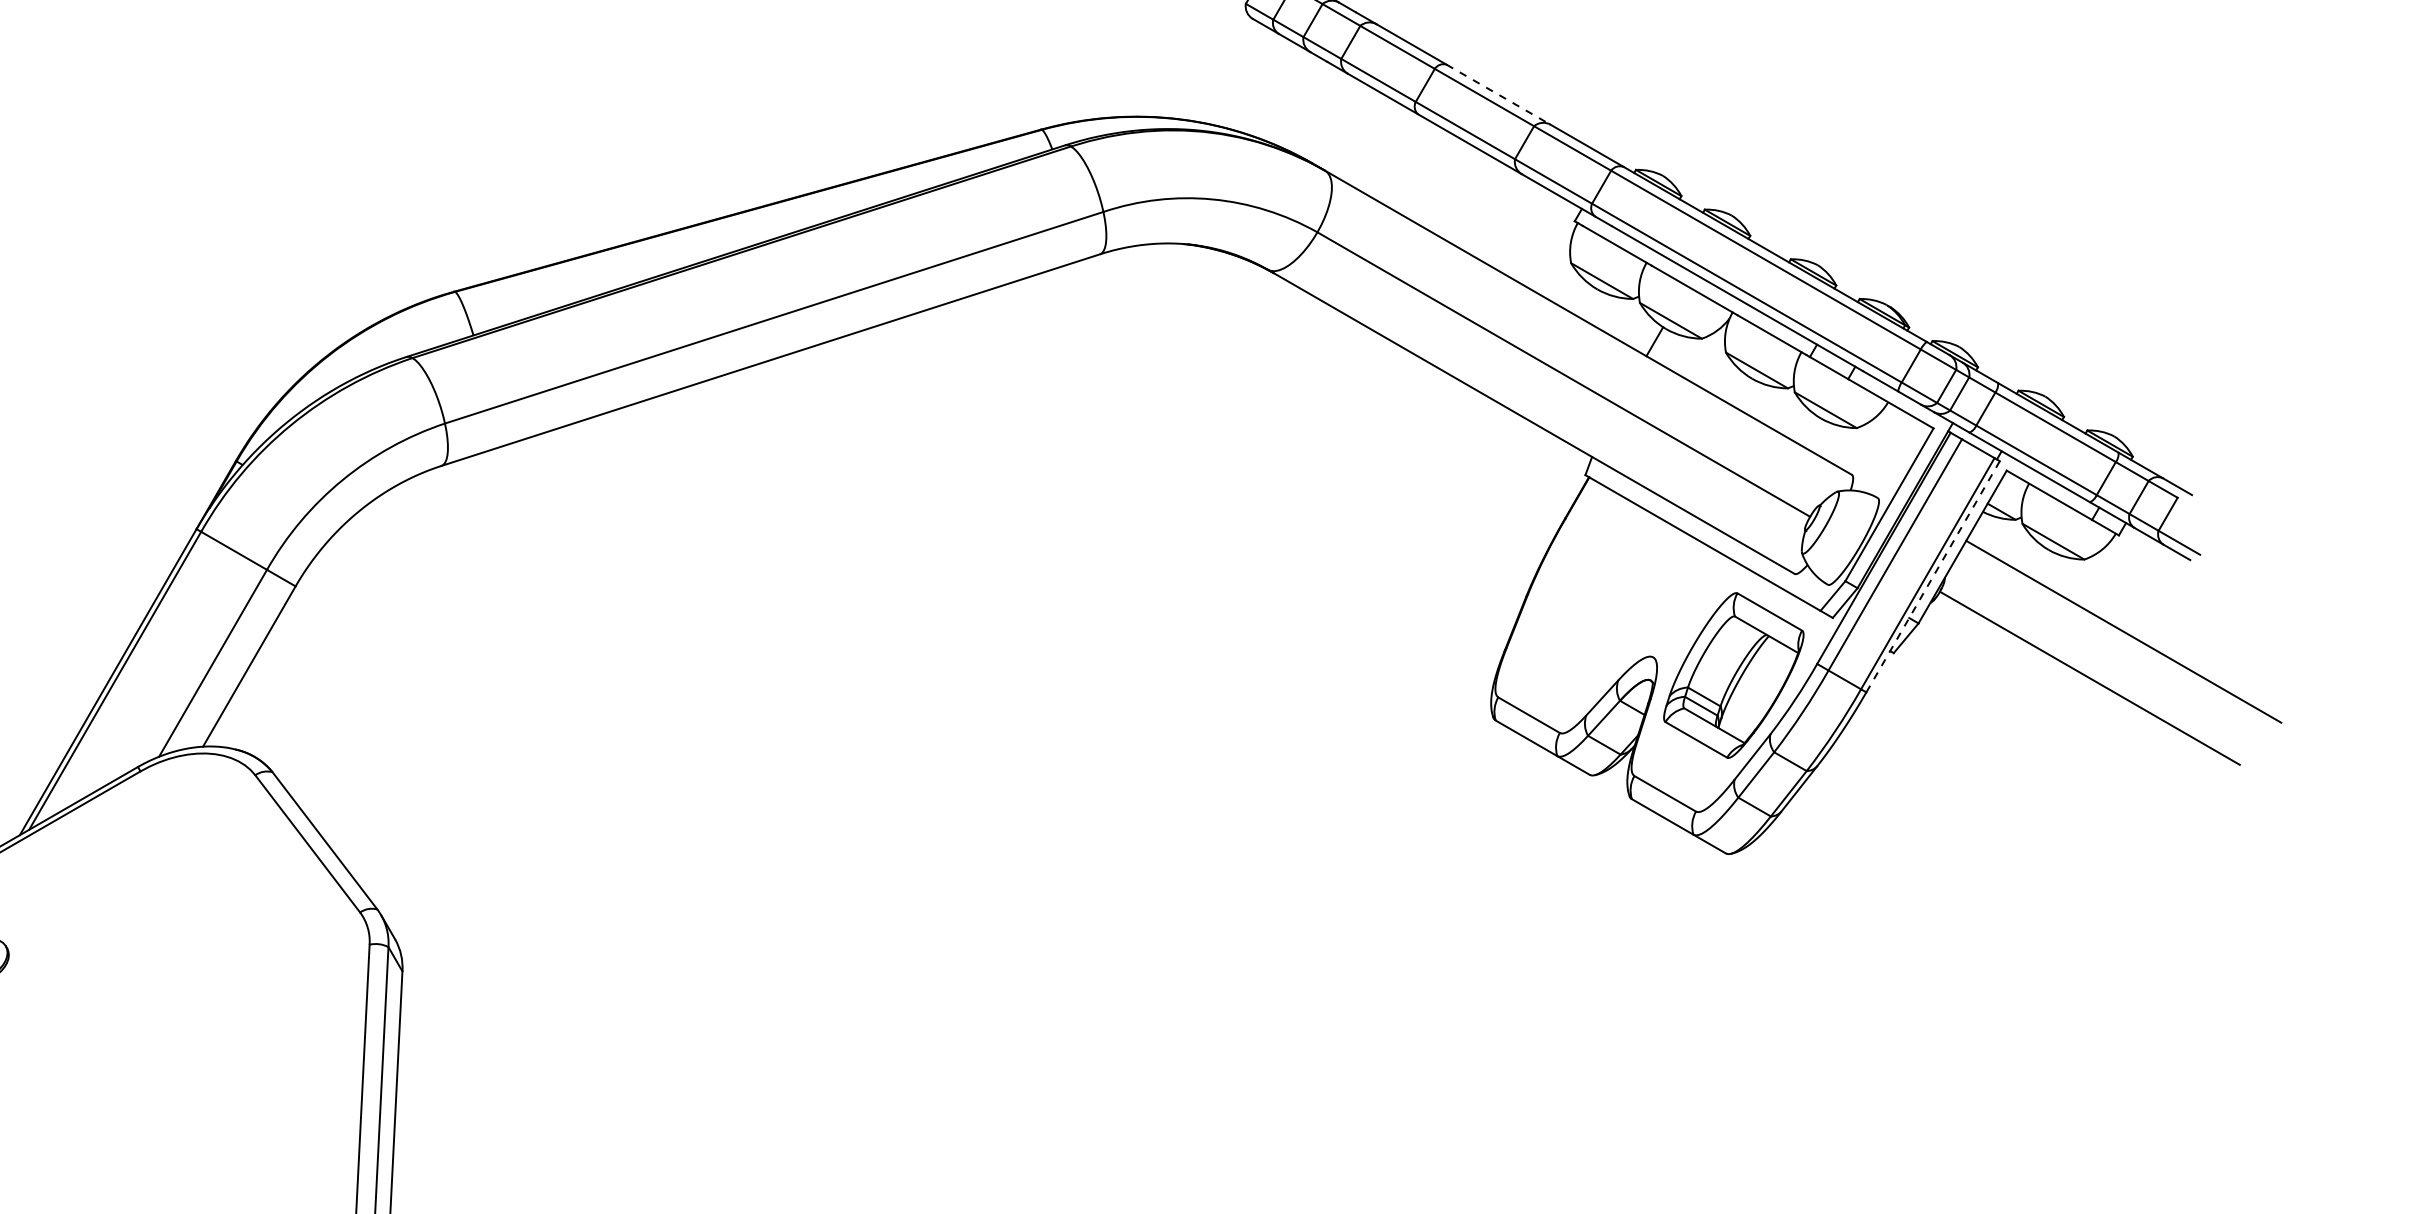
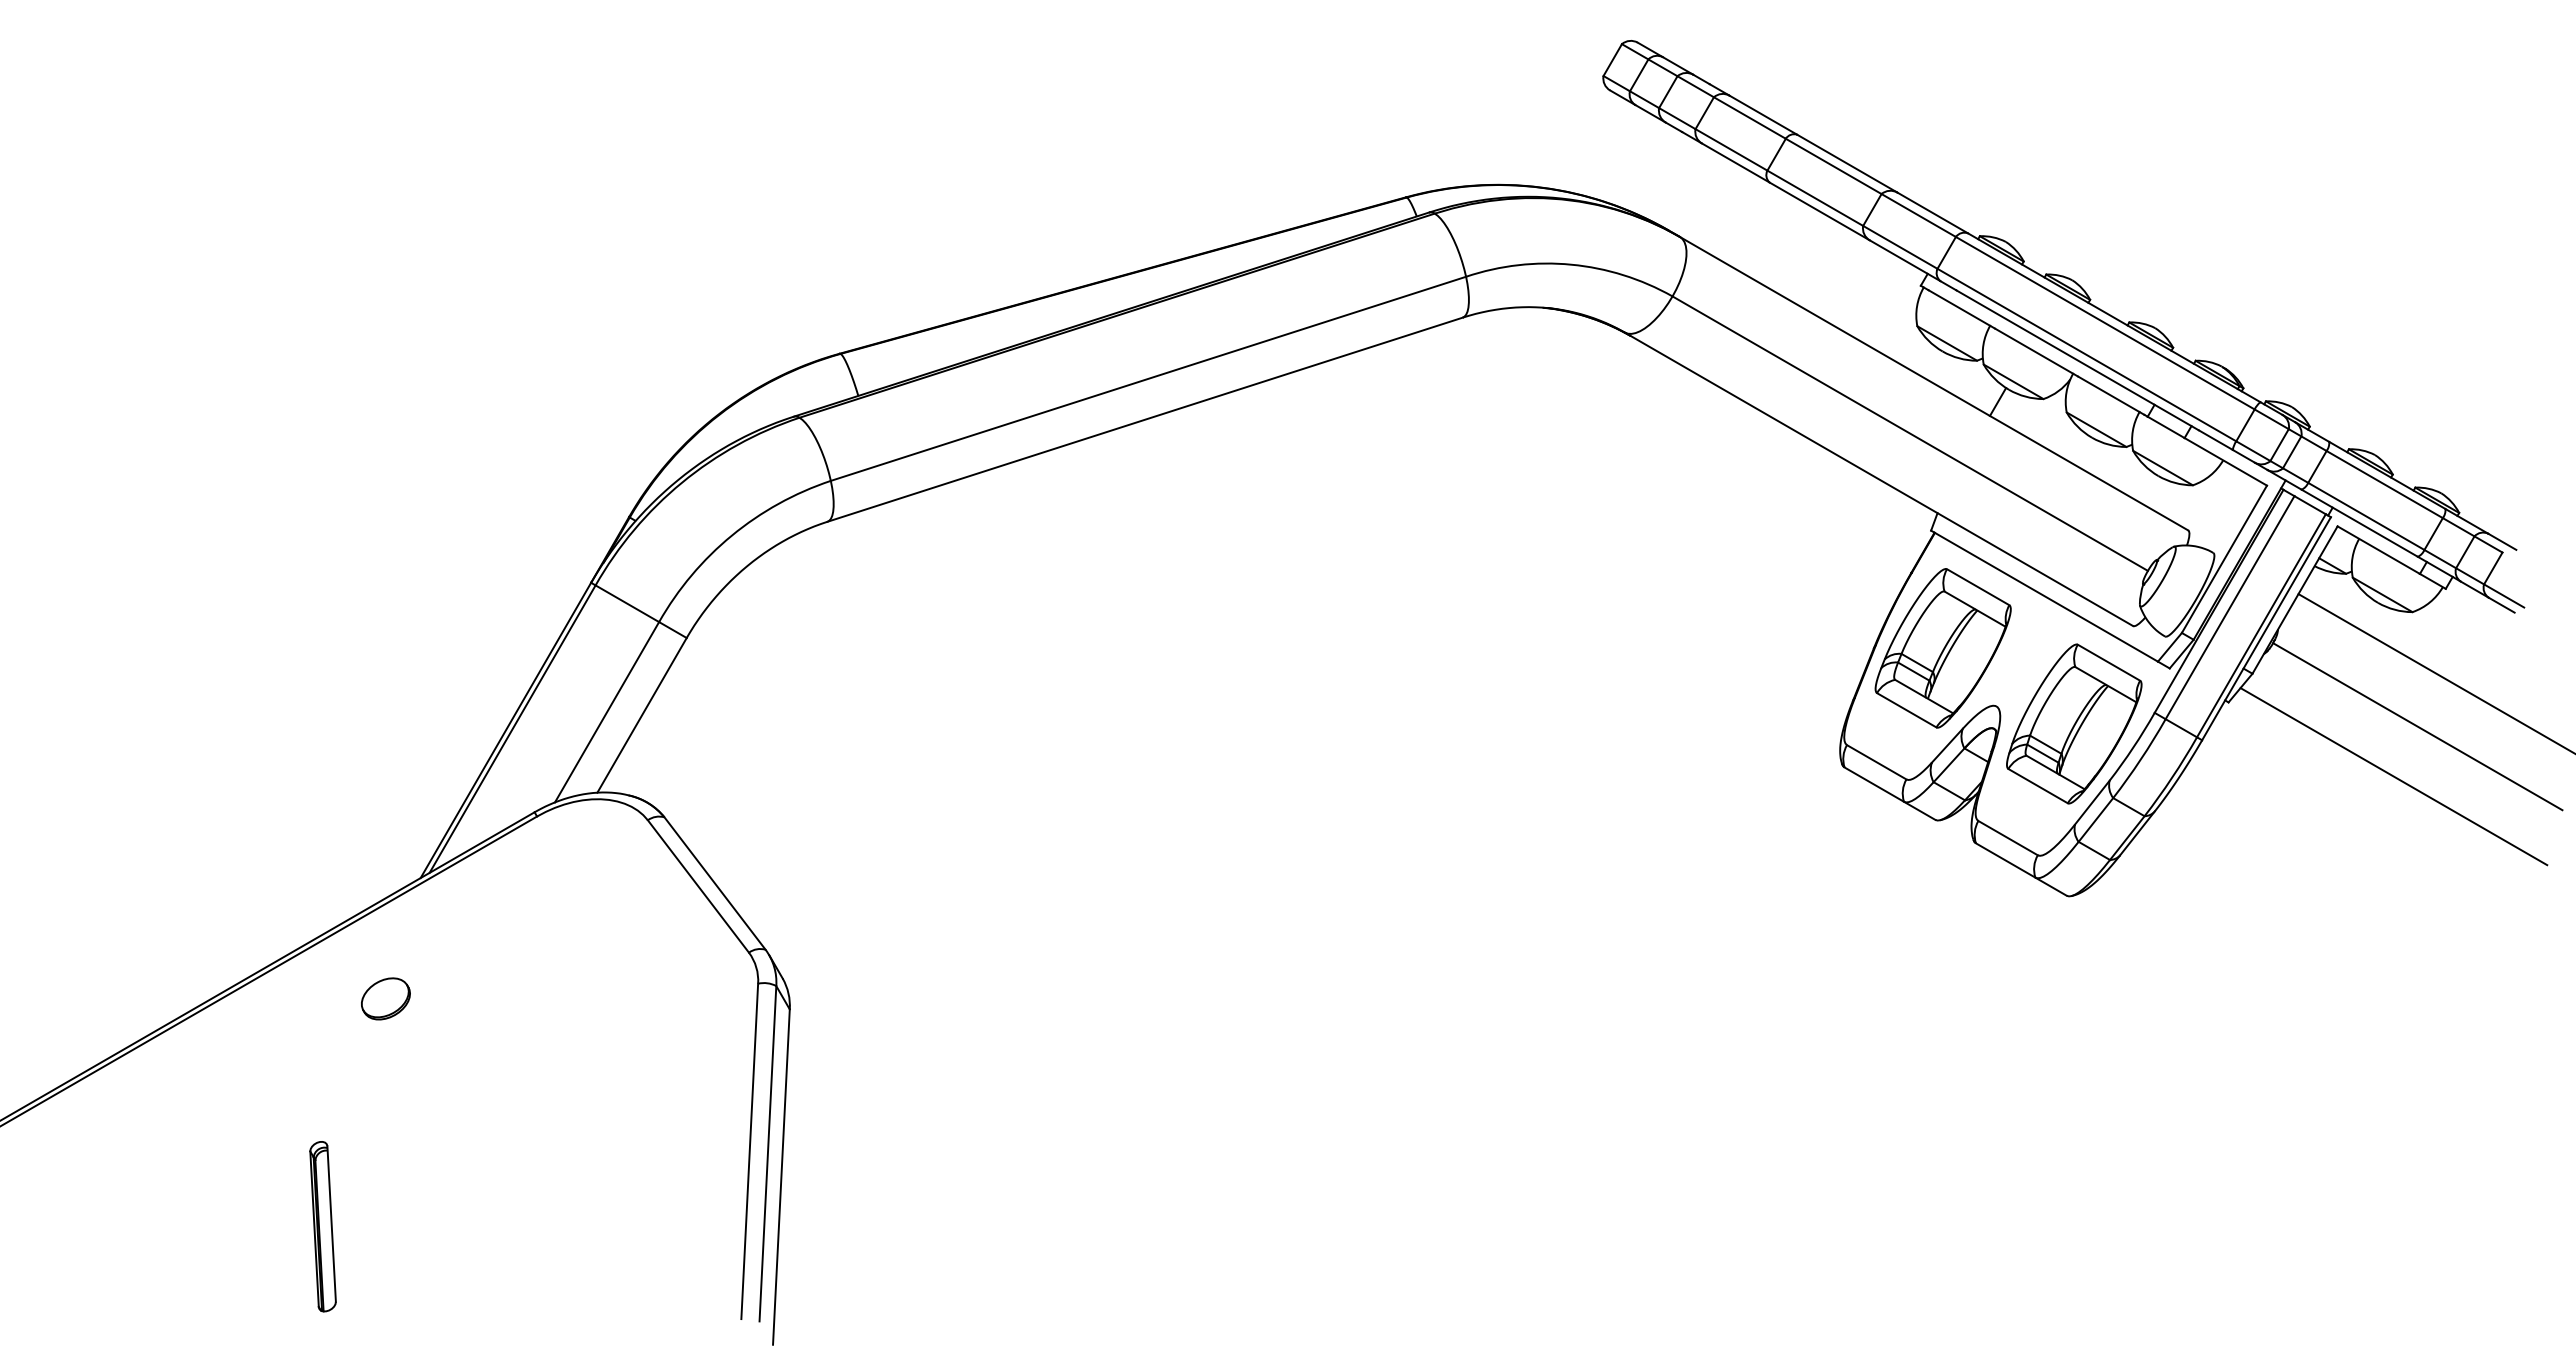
line: (1498, 94) -> (1847, 163), dashed -> solid
line: (1933, 576) -> (2266, 628), dashed -> solid
part: (1597, 597) -> (1942, 648), added
line: (2064, 729) -> (2393, 776), added

